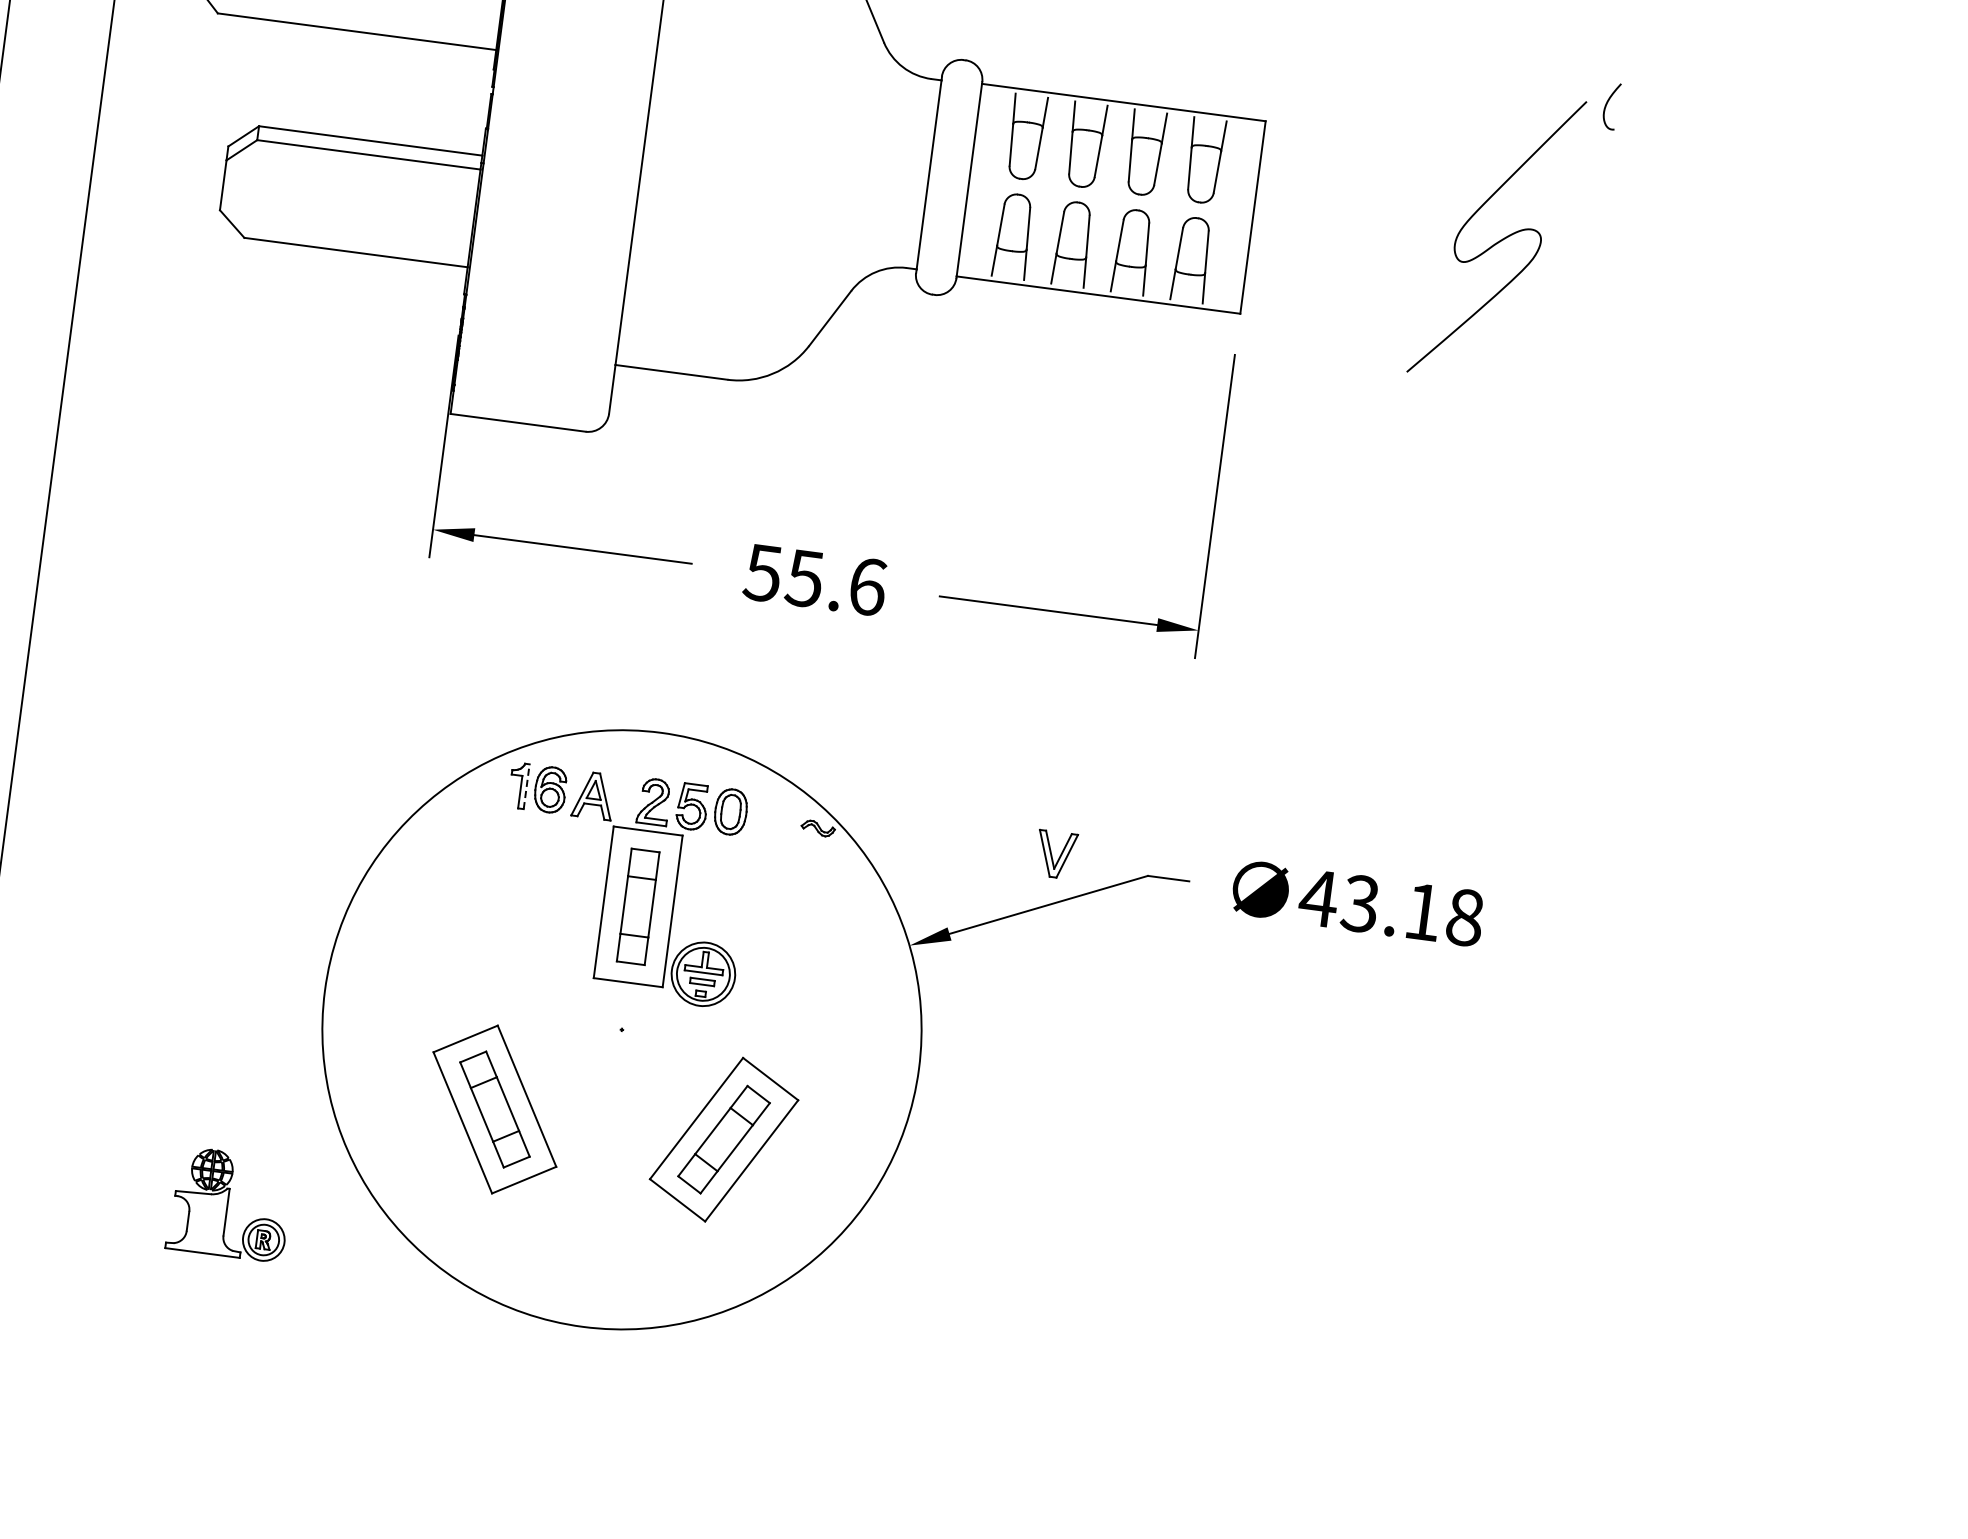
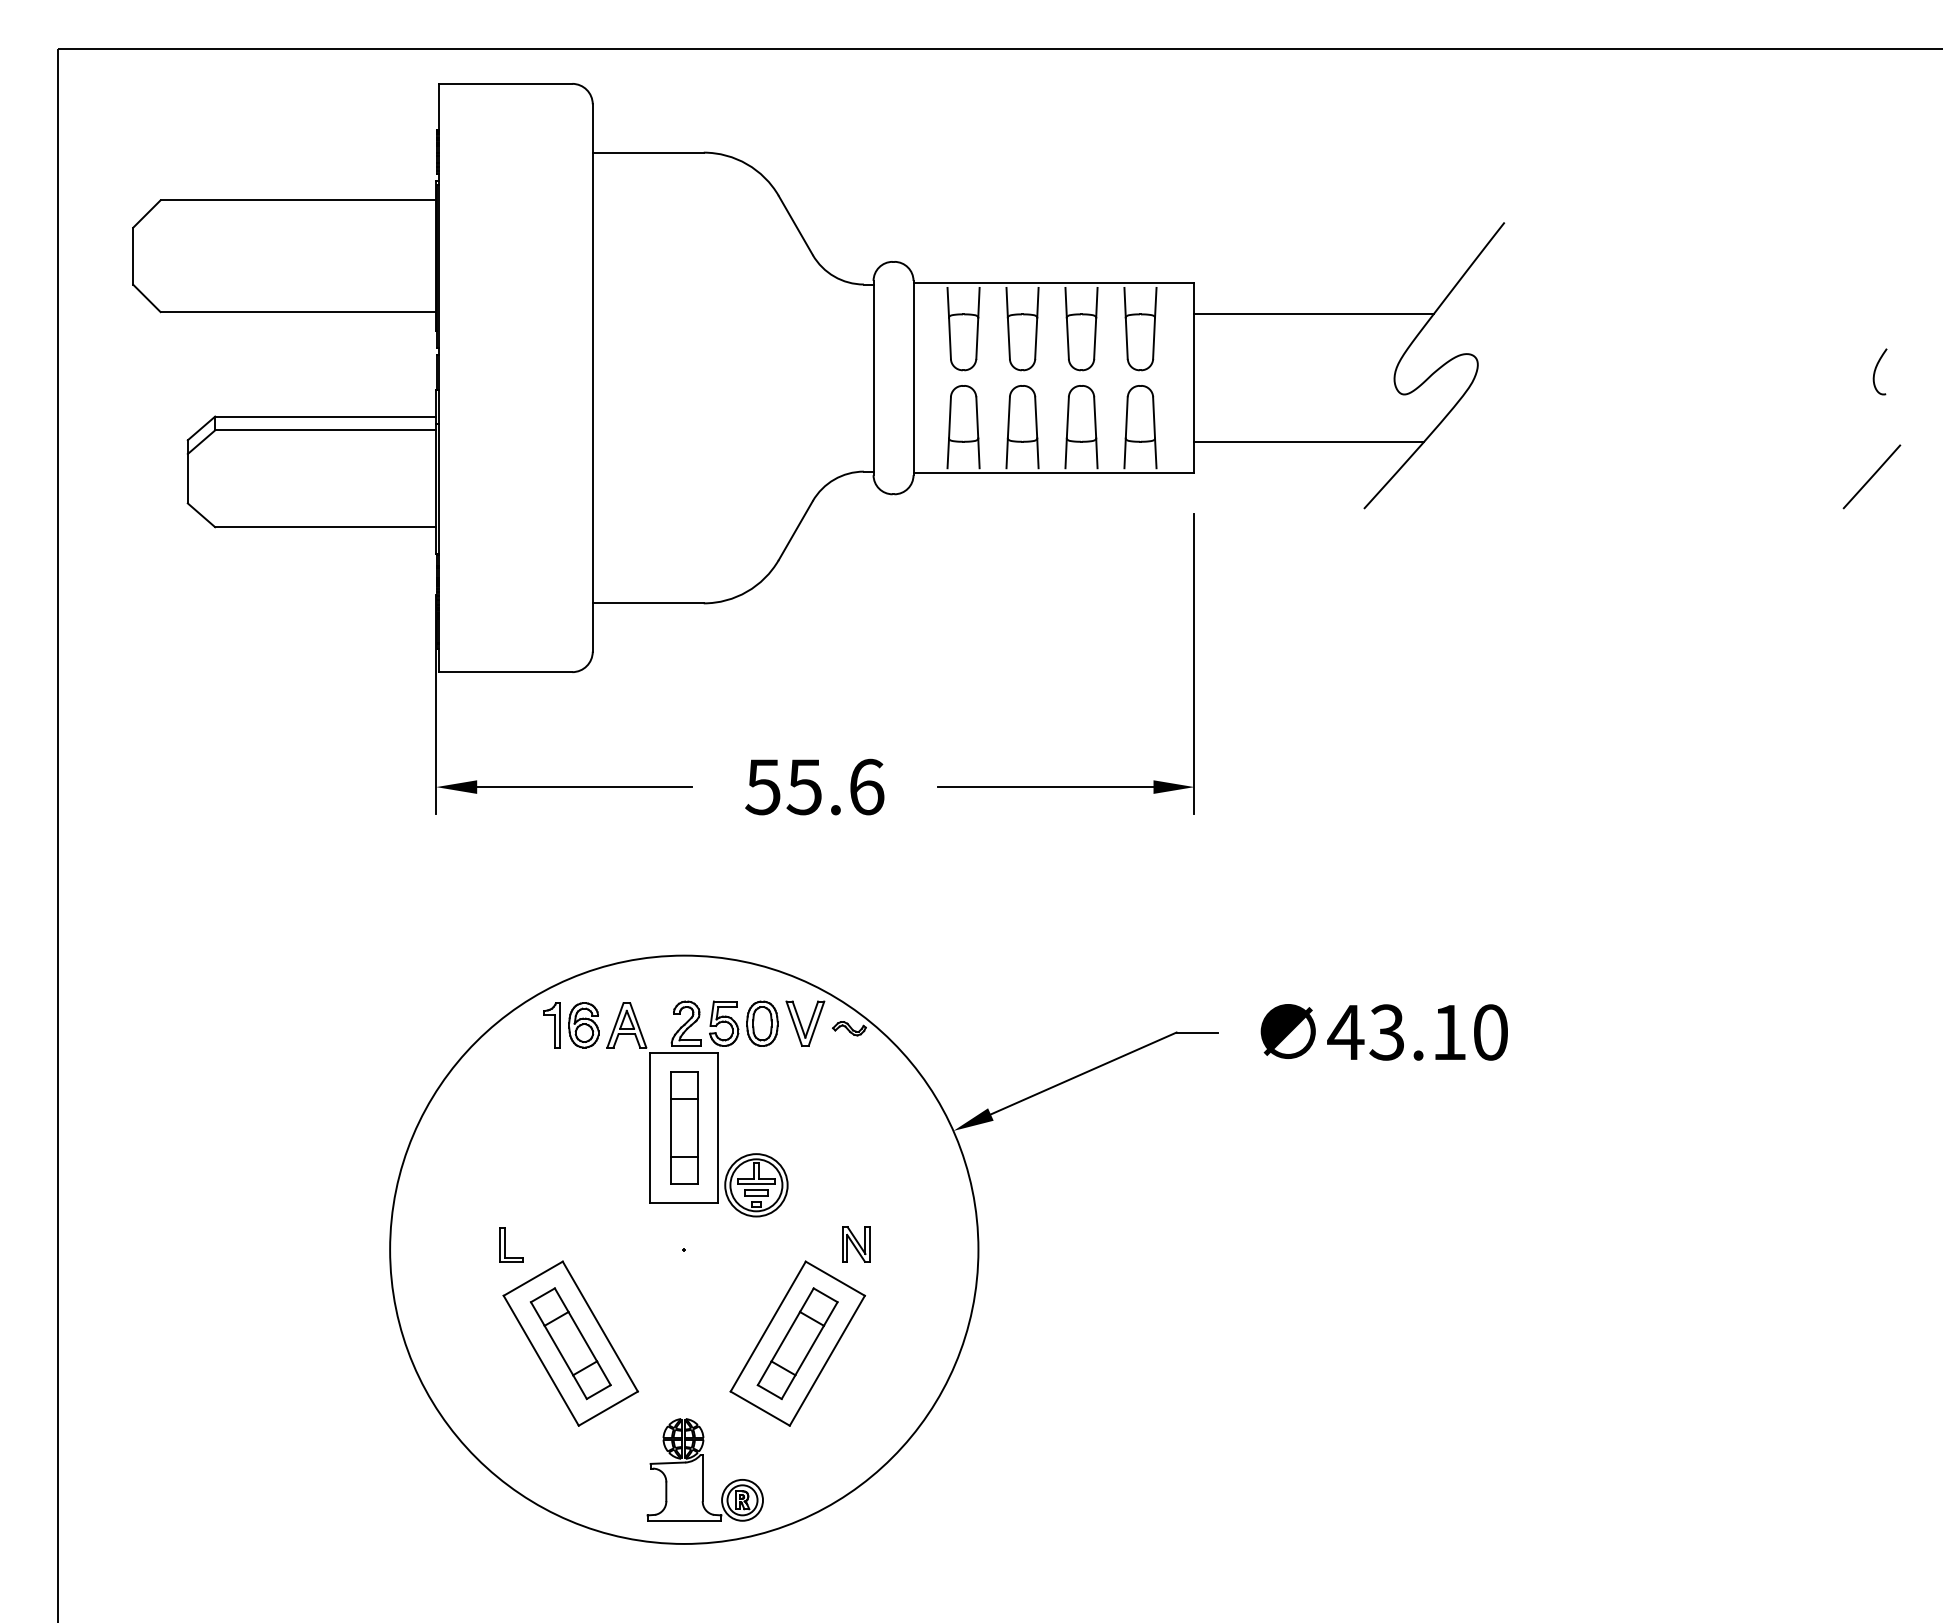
curve: (1608, 103) -> (1876, 369), moved
line: (1382, 168) -> (1314, 313), added
line: (1359, 297) -> (1308, 442), added
line: (1923, 406) -> (1871, 476), added
line: (526, 785) -> (560, 1024), dashed -> solid
part: (1056, 854) -> (805, 1023), moved
text: (1464, 917) -> (1490, 1032), 43.18 -> 43.10
part: (448, 1001) -> (511, 1244), added
part: (796, 1047) -> (856, 1244), added
part: (229, 1203) -> (704, 1469), moved

